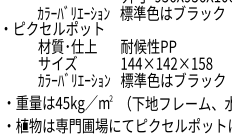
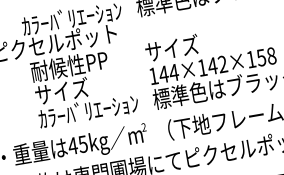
text: (67, 45) -> (71, 64), 材質･仕上 -> 耐候性PP
text: (148, 46) -> (183, 46), 耐候性PP -> サイズ

